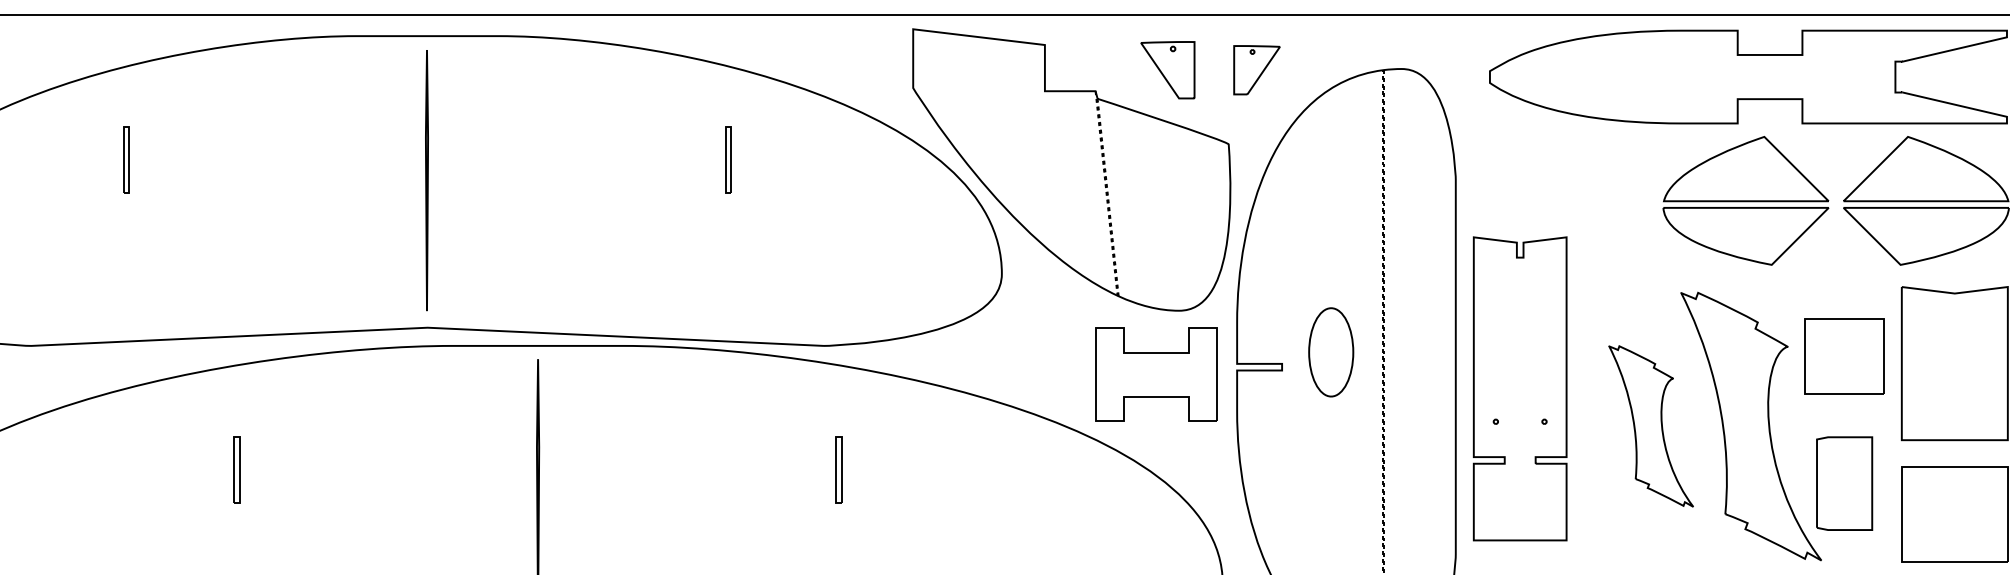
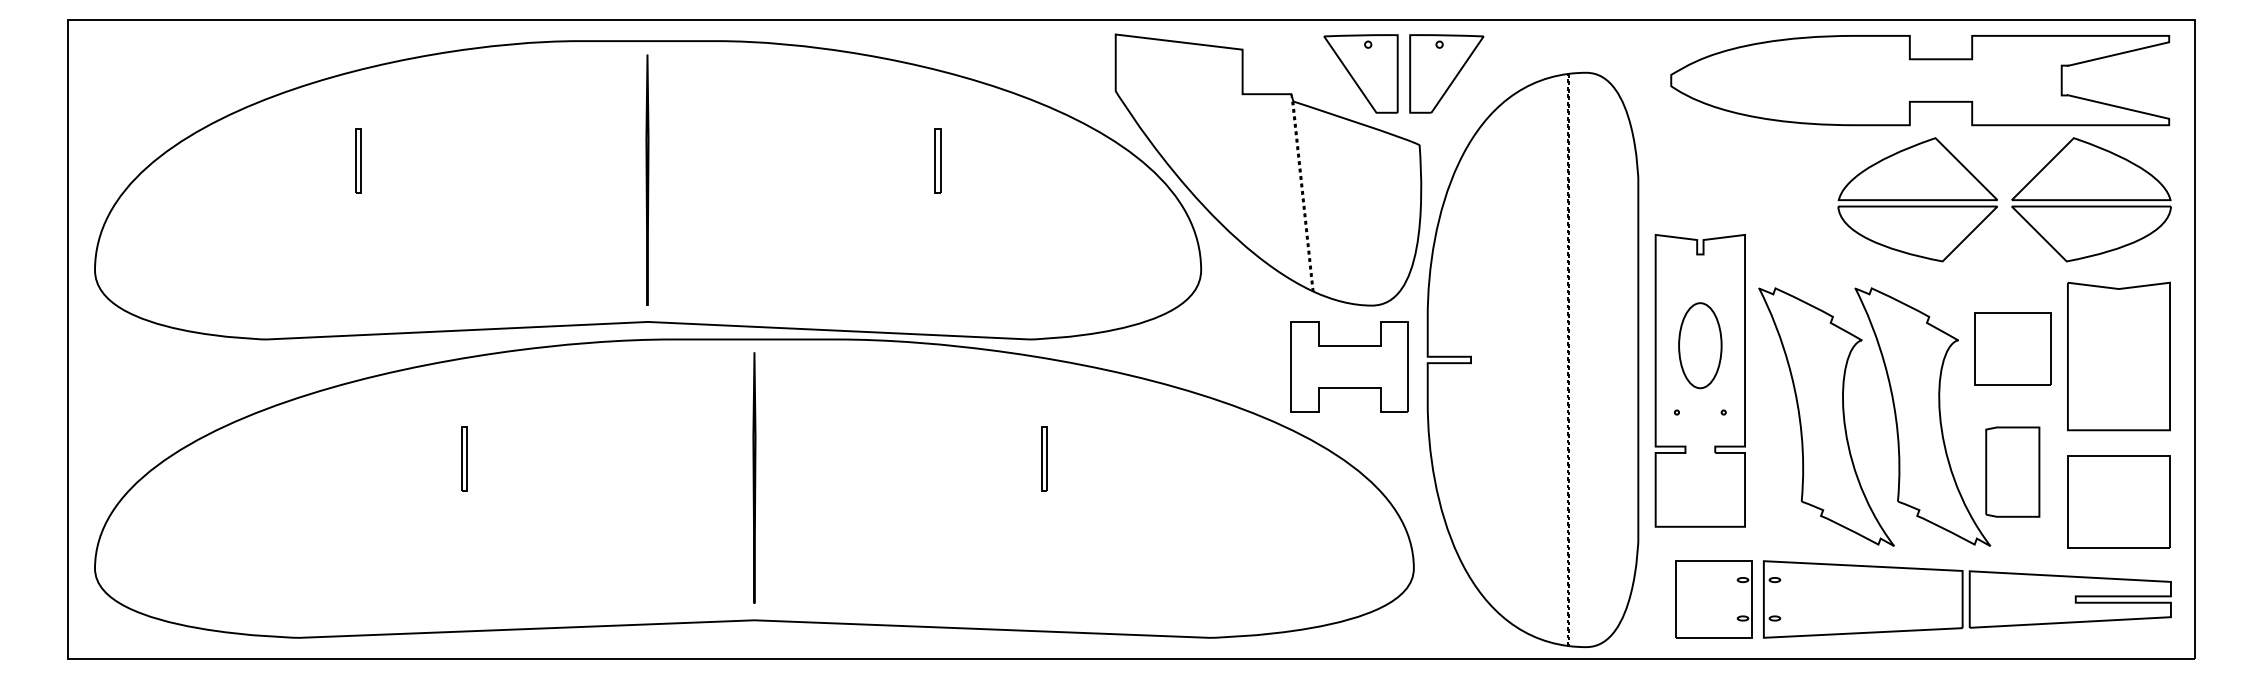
part: (1167, 69) -> (1360, 73), size x1.43
part: (1256, 69) -> (1446, 73), size x1.67
part: (1331, 352) -> (1700, 345), moved
part: (1651, 425) -> (1826, 416), size x1.67

